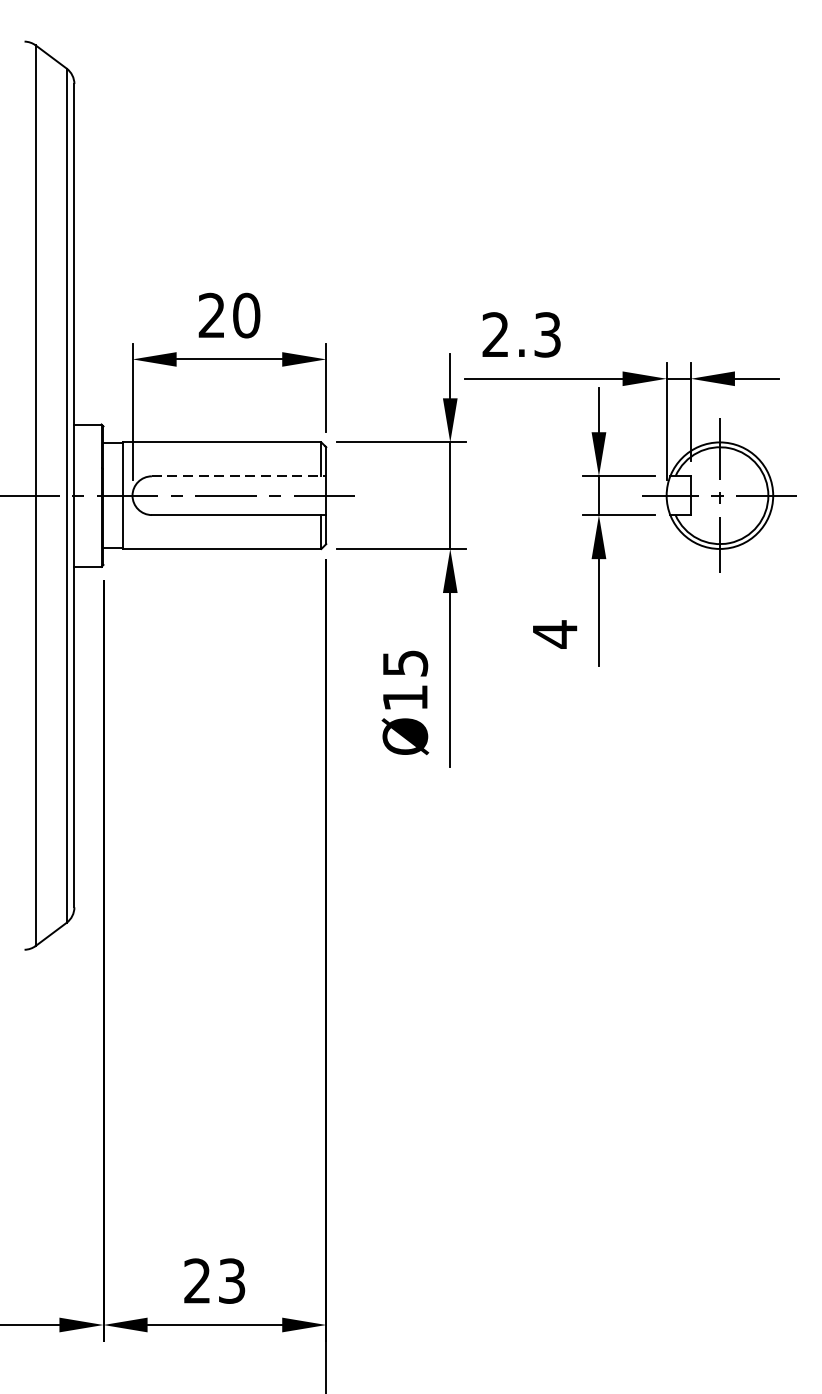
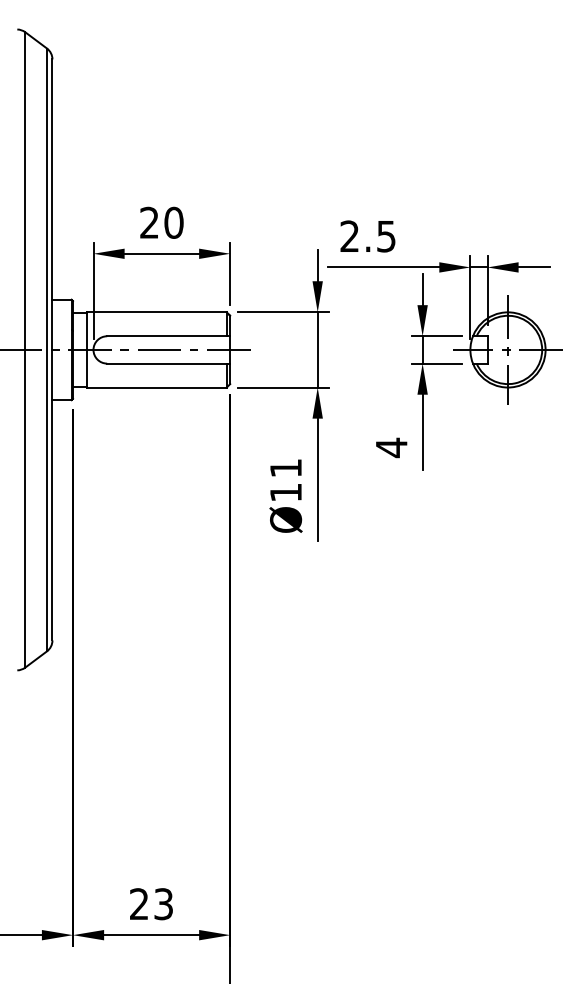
text: (547, 333) -> (386, 235), 2.3 -> 2.5
line: (238, 476) -> (168, 336), dashed -> solid
text: (406, 663) -> (286, 468), Ø15 -> Ø11

